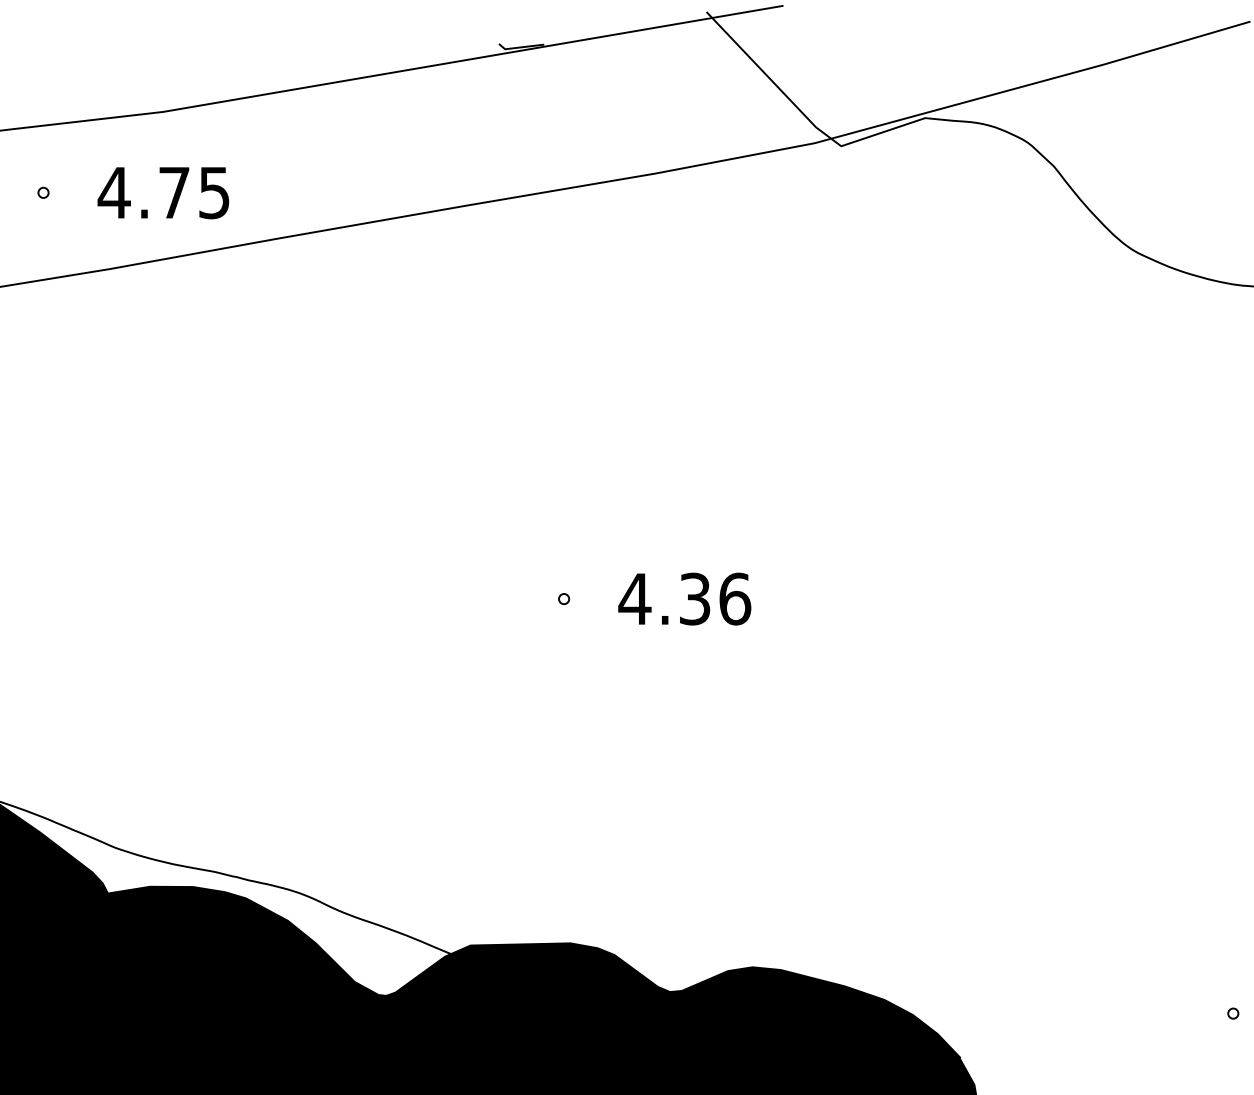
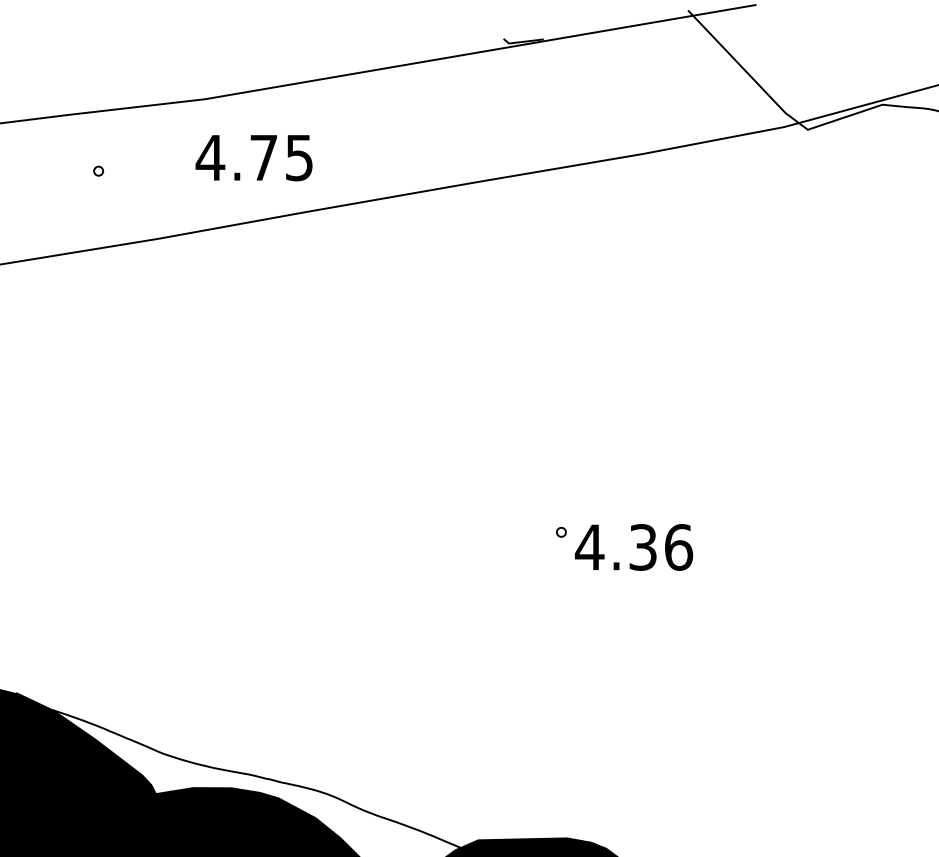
text: (163, 193) -> (254, 158), moved
text: (684, 598) -> (633, 546), moved

